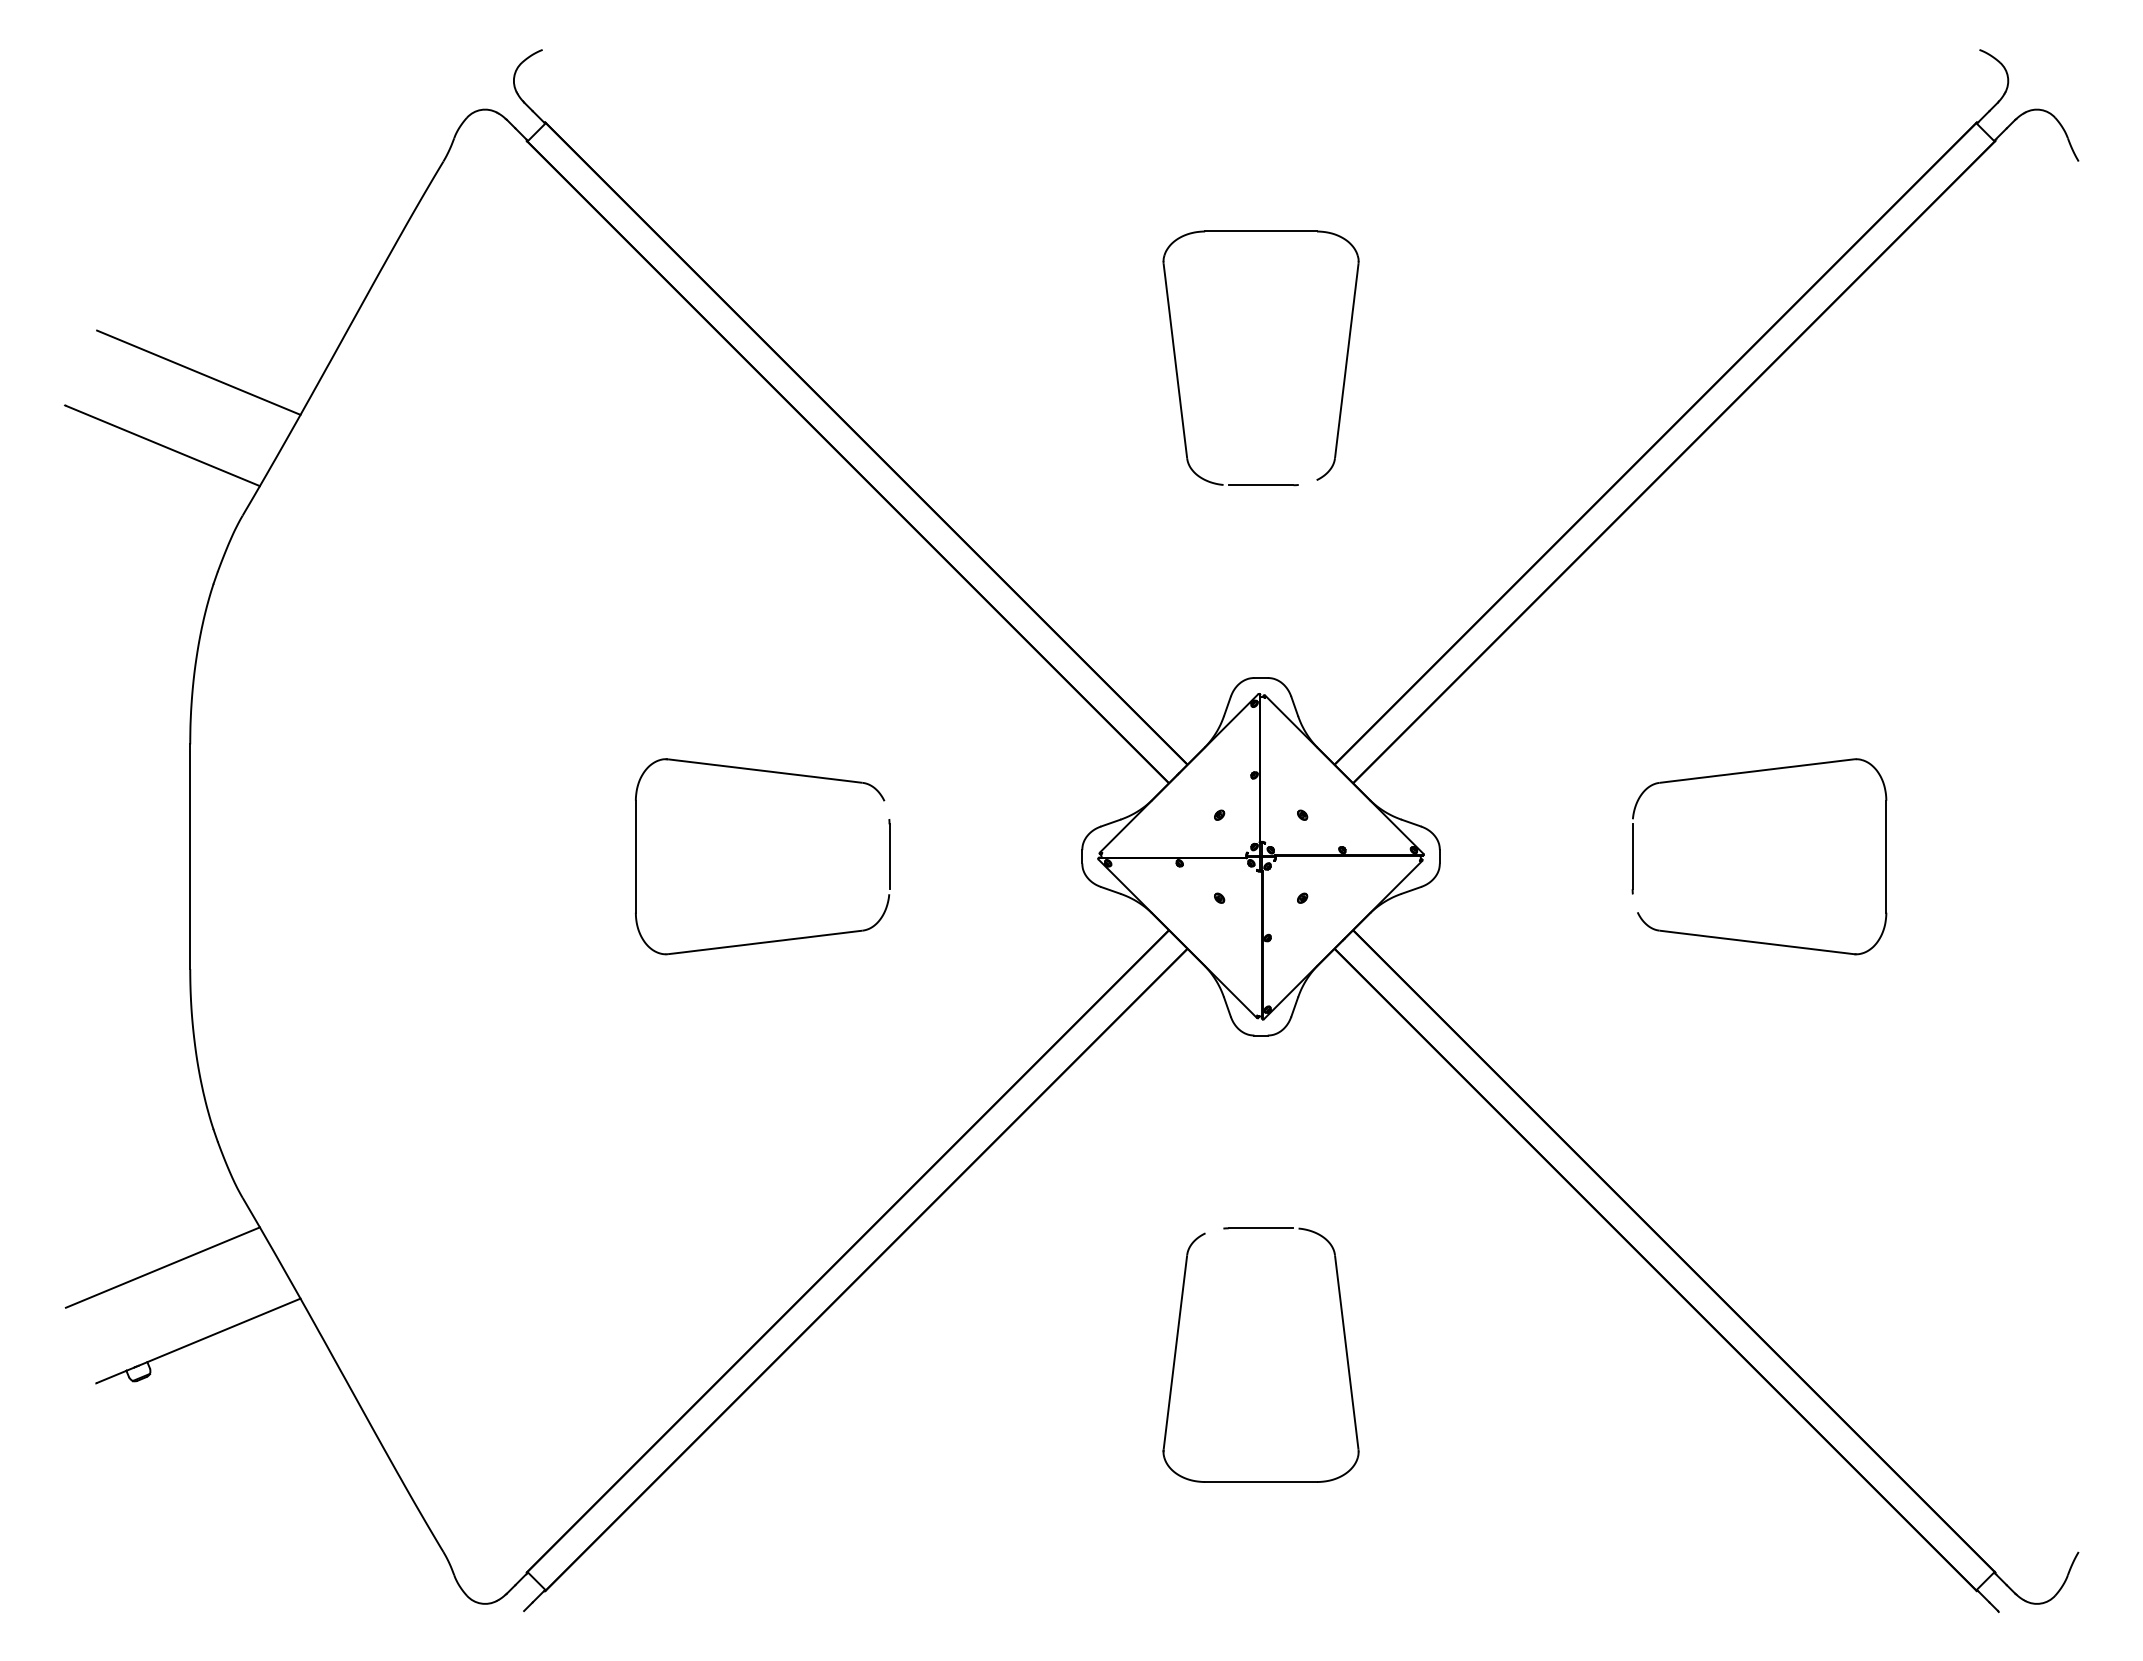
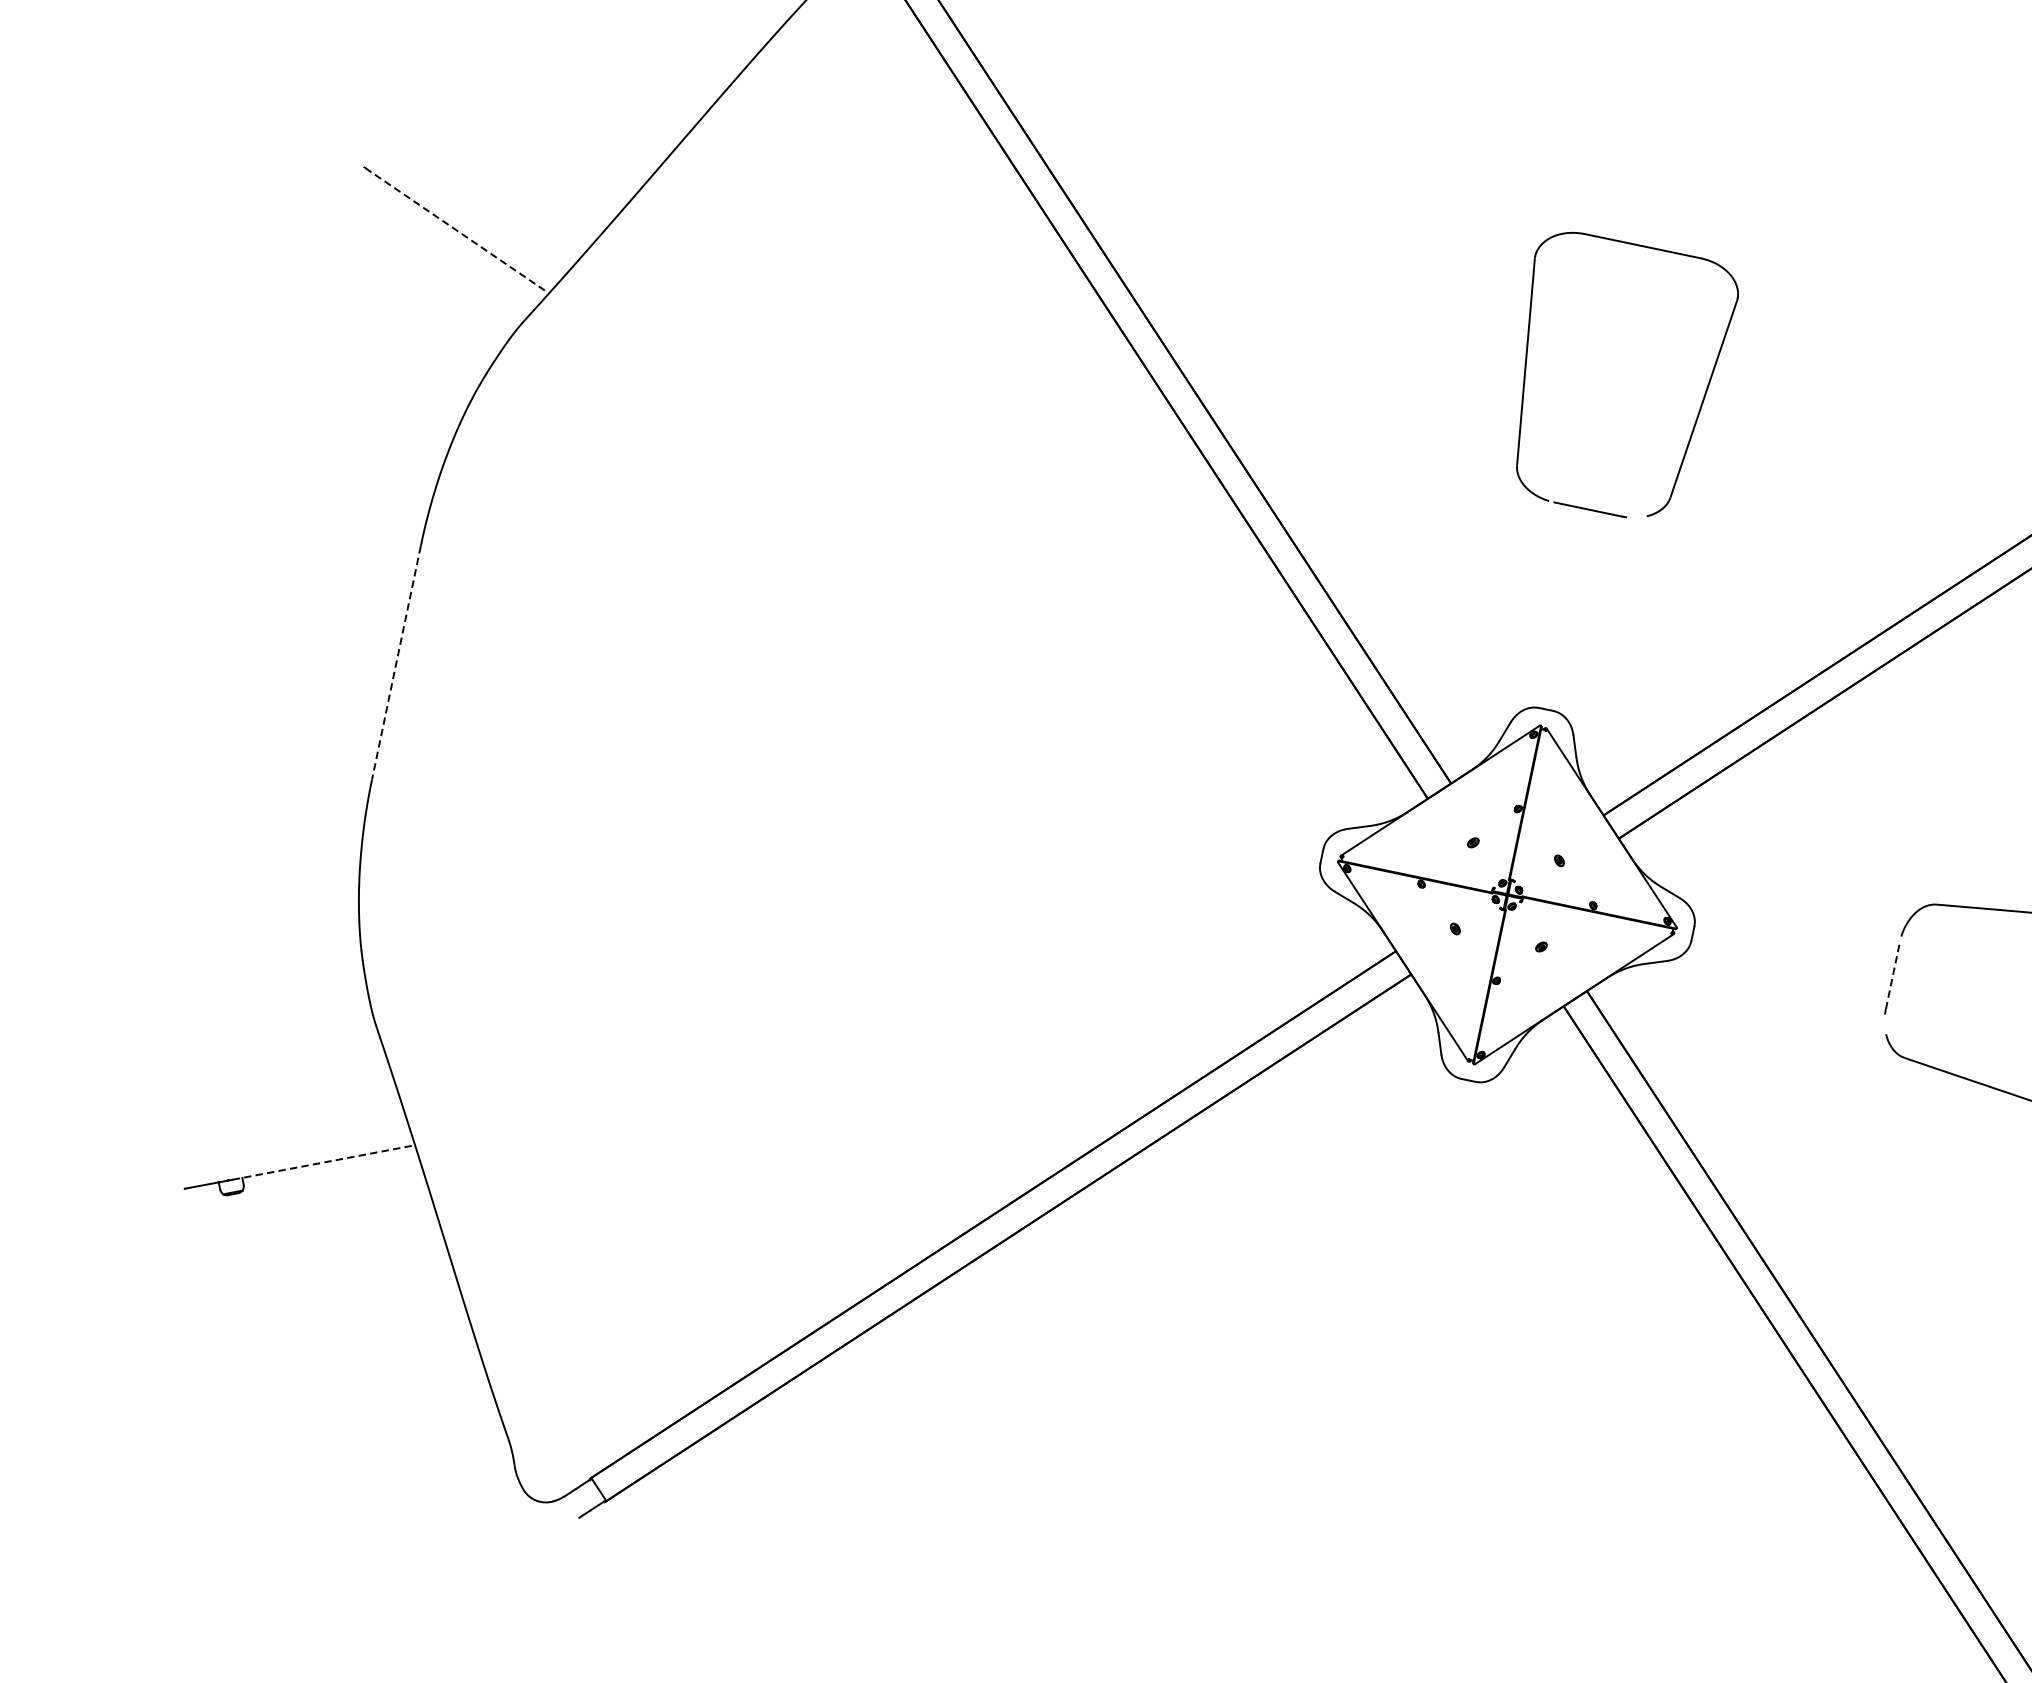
line: (198, 372) -> (509, 162), removed
line: (163, 446) -> (457, 231), solid -> dashed
part: (774, 773) -> (1020, 703), removed
line: (1632, 856) -> (1892, 975), solid -> dashed
line: (190, 857) -> (396, 663), solid -> dashed
line: (162, 1267) -> (278, 1082), removed
line: (219, 1332) -> (323, 1162), solid -> dashed
part: (1177, 1345) -> (1314, 1383), removed

